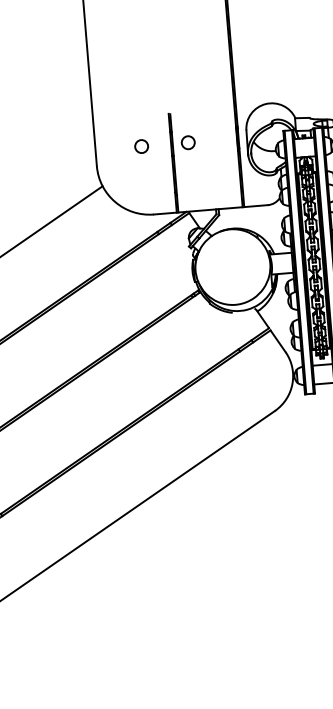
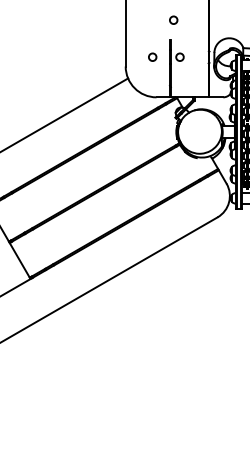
circle: (171, 79) -> (173, 19), added

